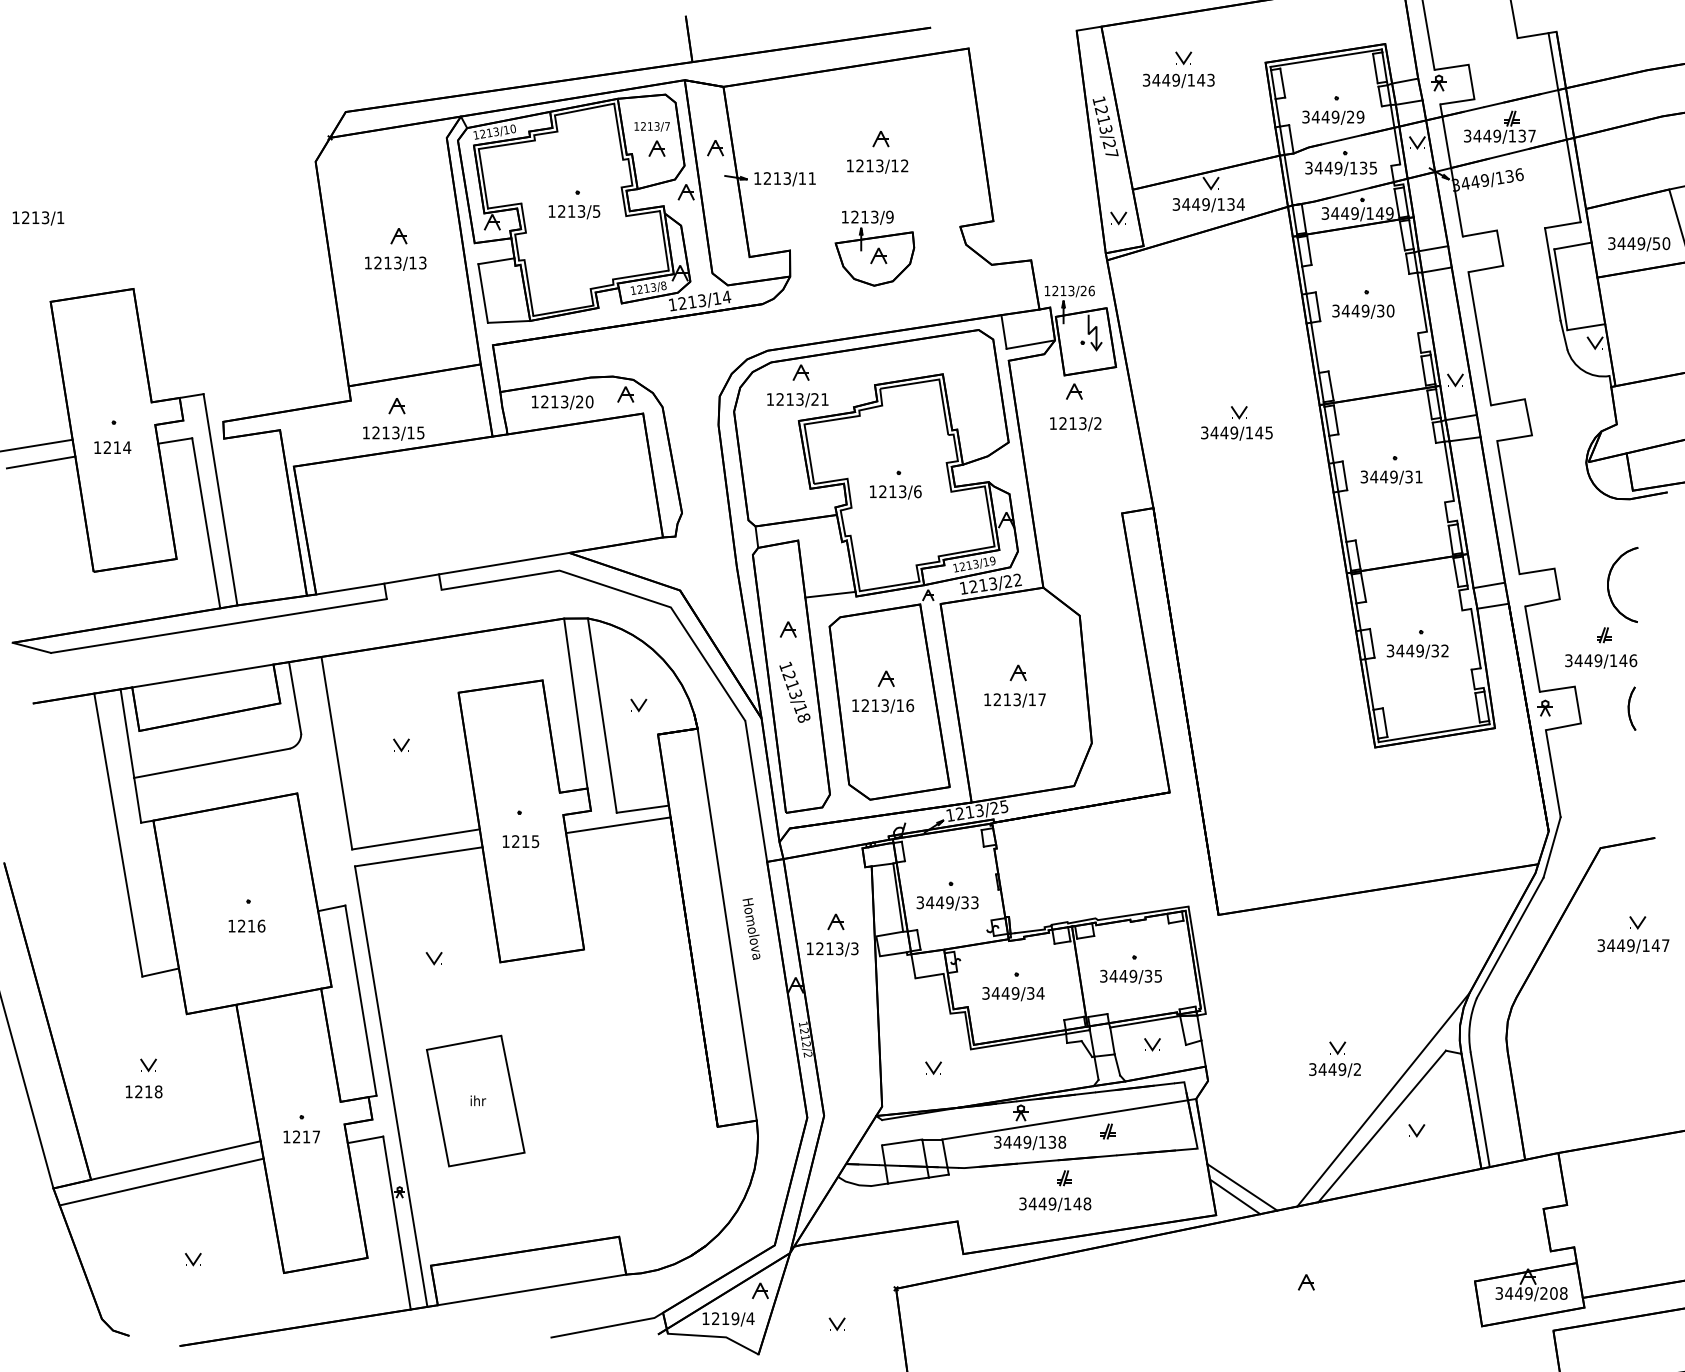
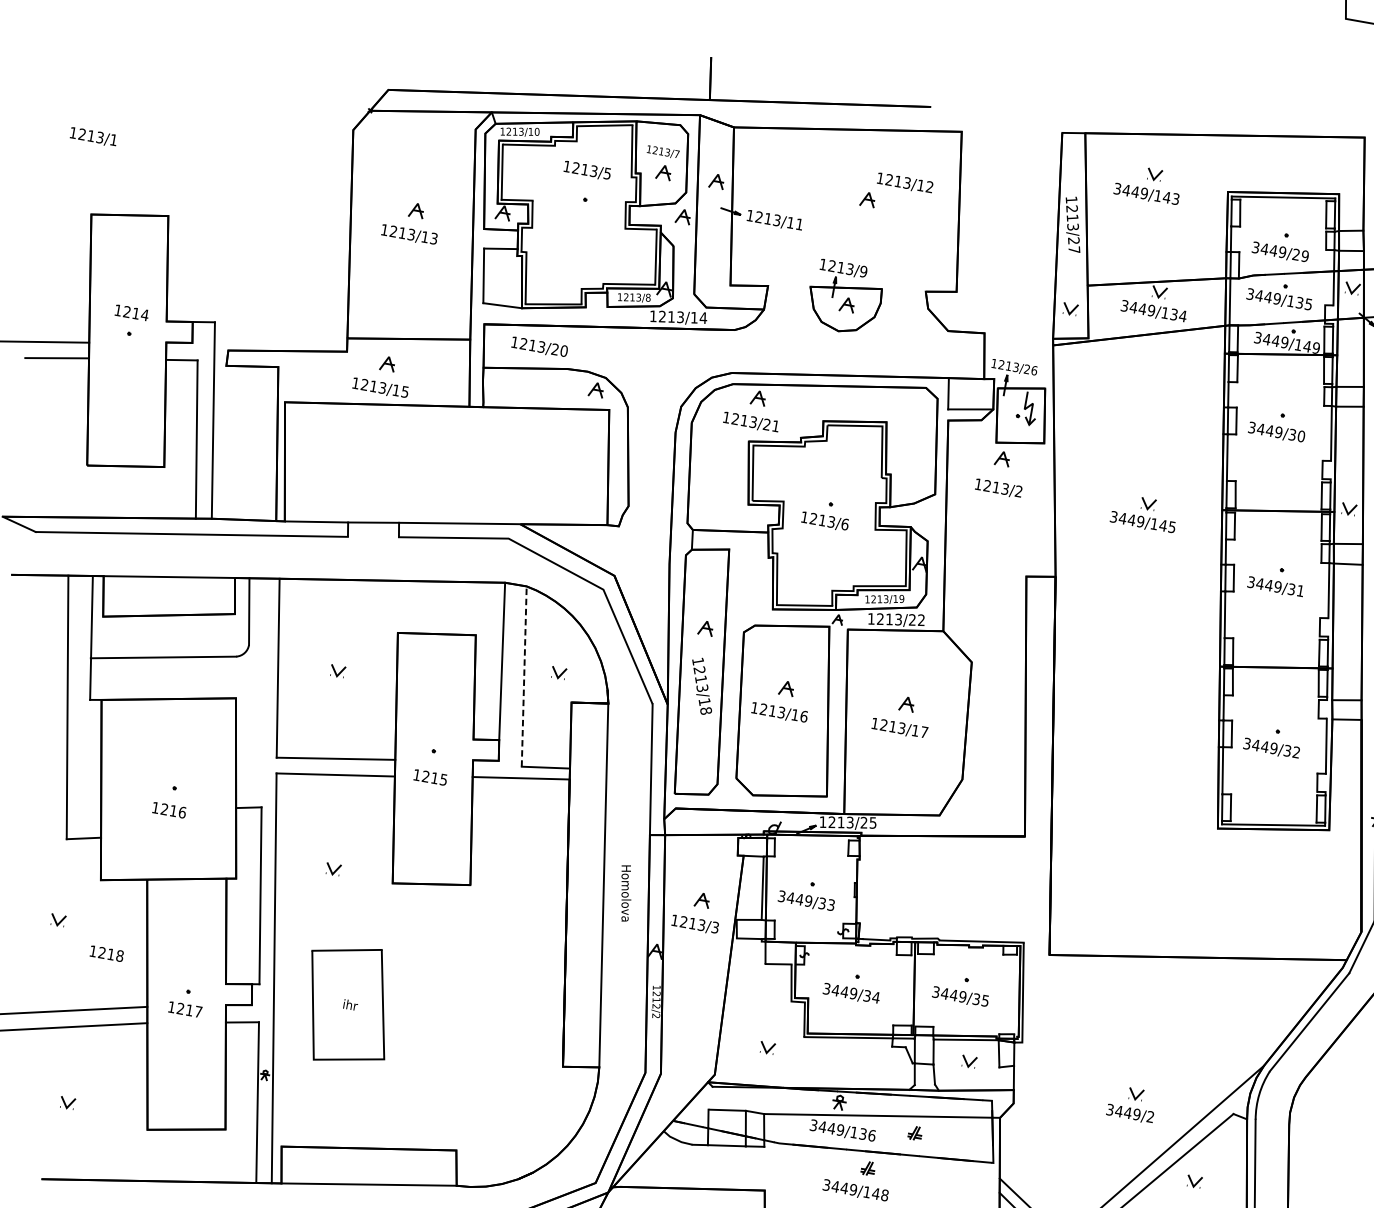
text: (877, 166) -> (905, 183), moved
text: (574, 212) -> (587, 171), moved
text: (562, 402) -> (539, 347), moved
text: (112, 447) -> (131, 312), moved
line: (830, 594) -> (749, 603), removed
line: (602, 715) -> (524, 676), solid -> dashed
text: (144, 1091) -> (107, 953), moved
text: (1062, 1141) -> (872, 1134), 3449/138 -> 3449/136

